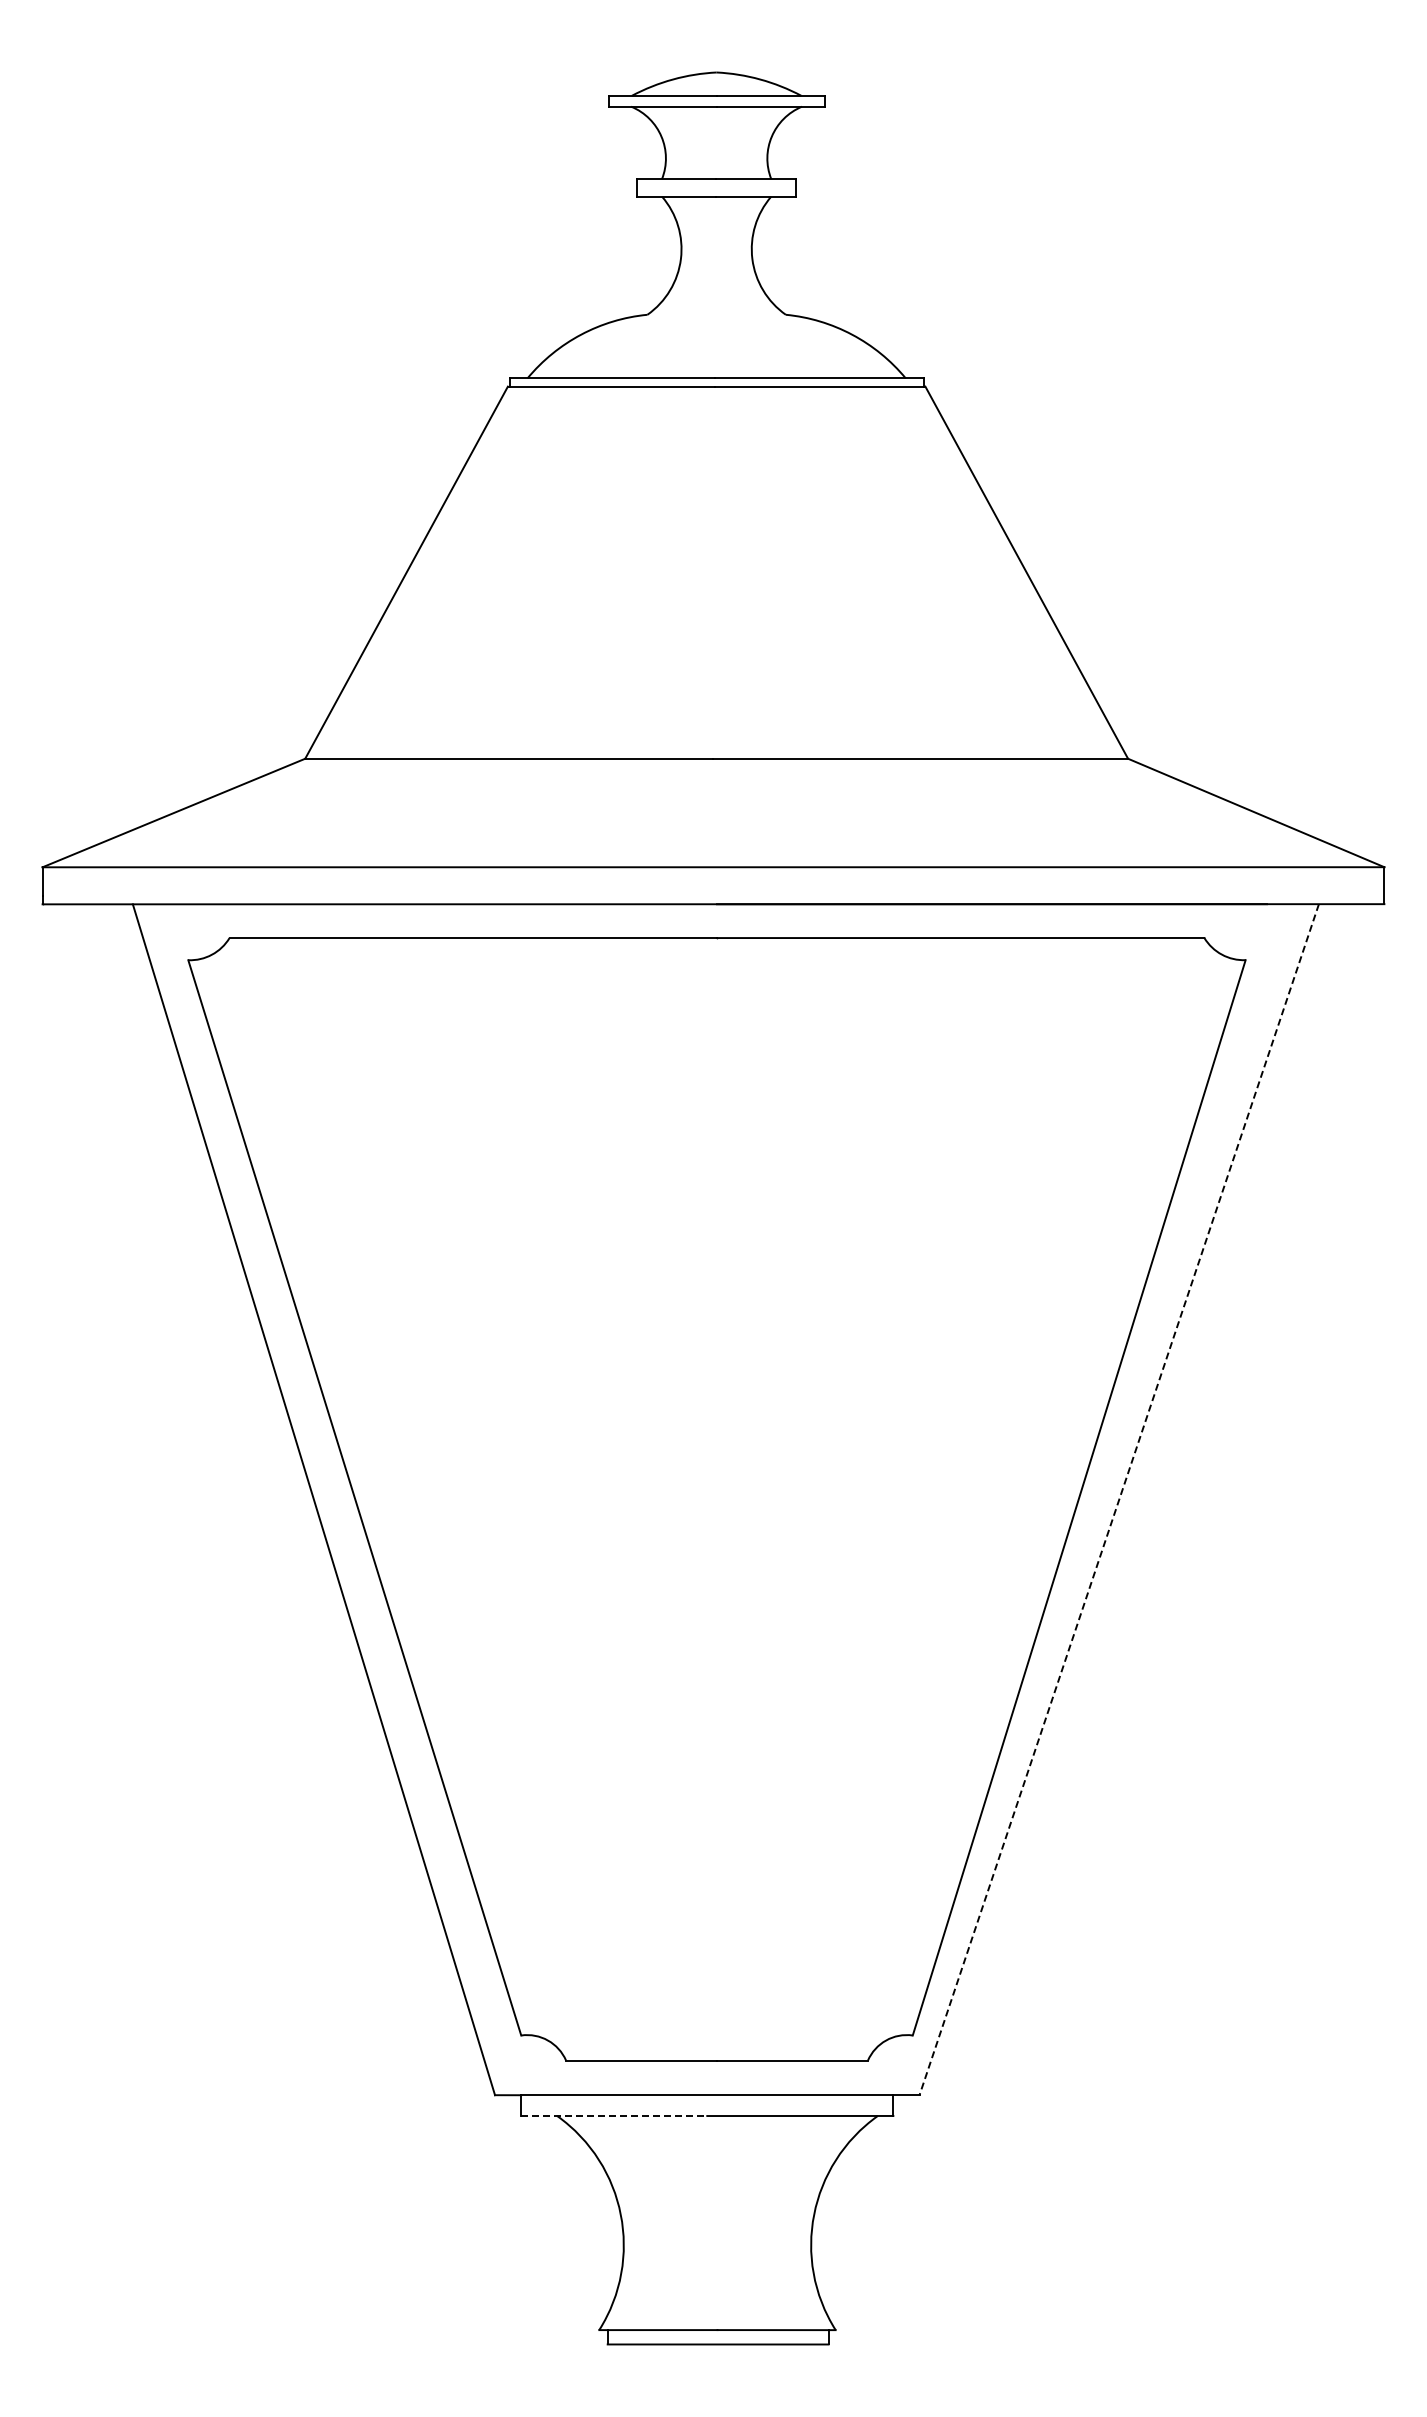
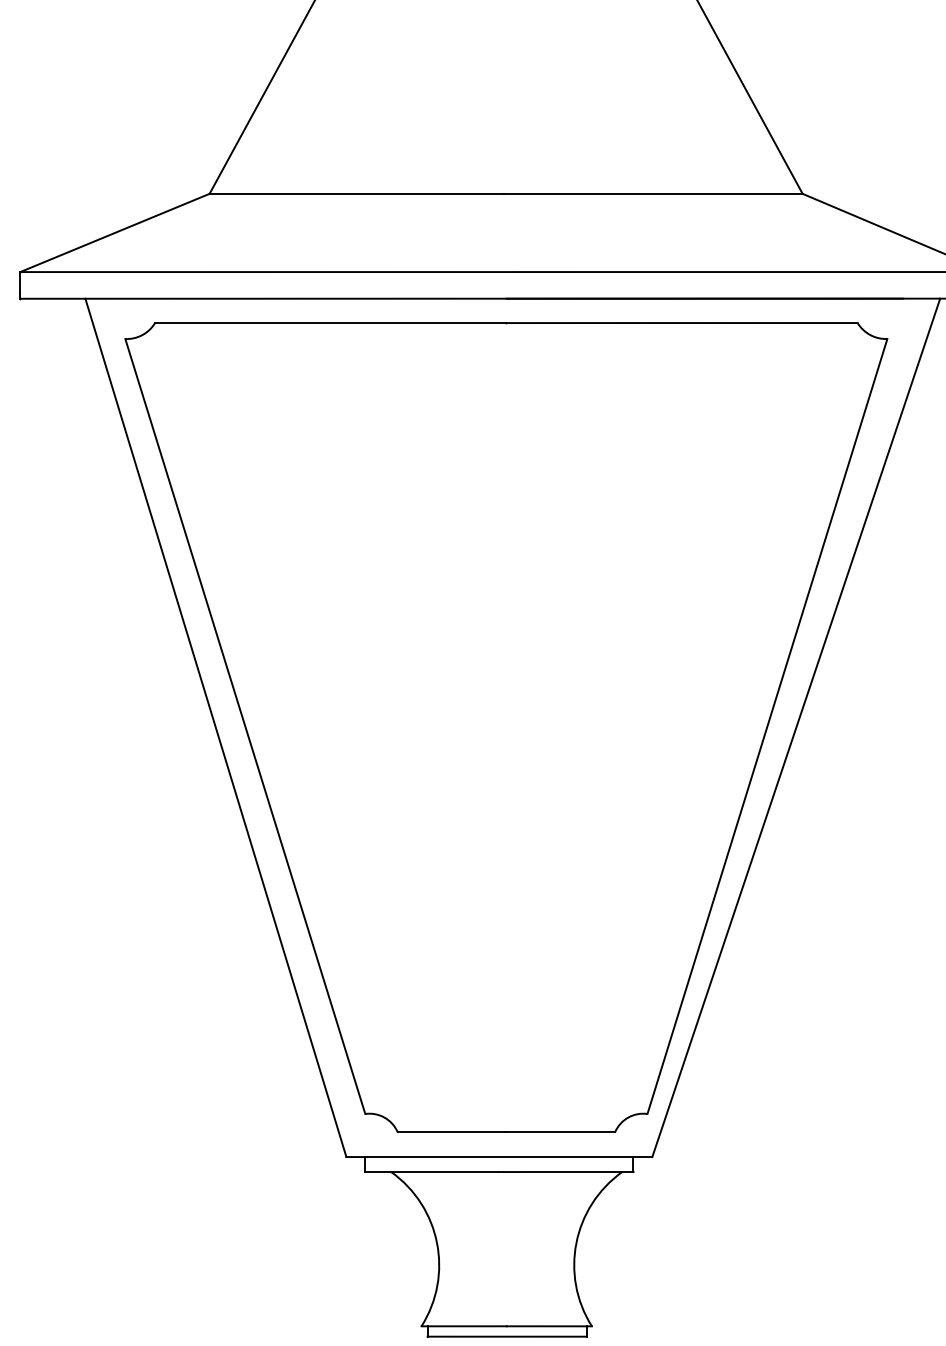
line: (1119, 1500) -> (796, 728), dashed -> solid
line: (614, 2116) -> (432, 1172), dashed -> solid

